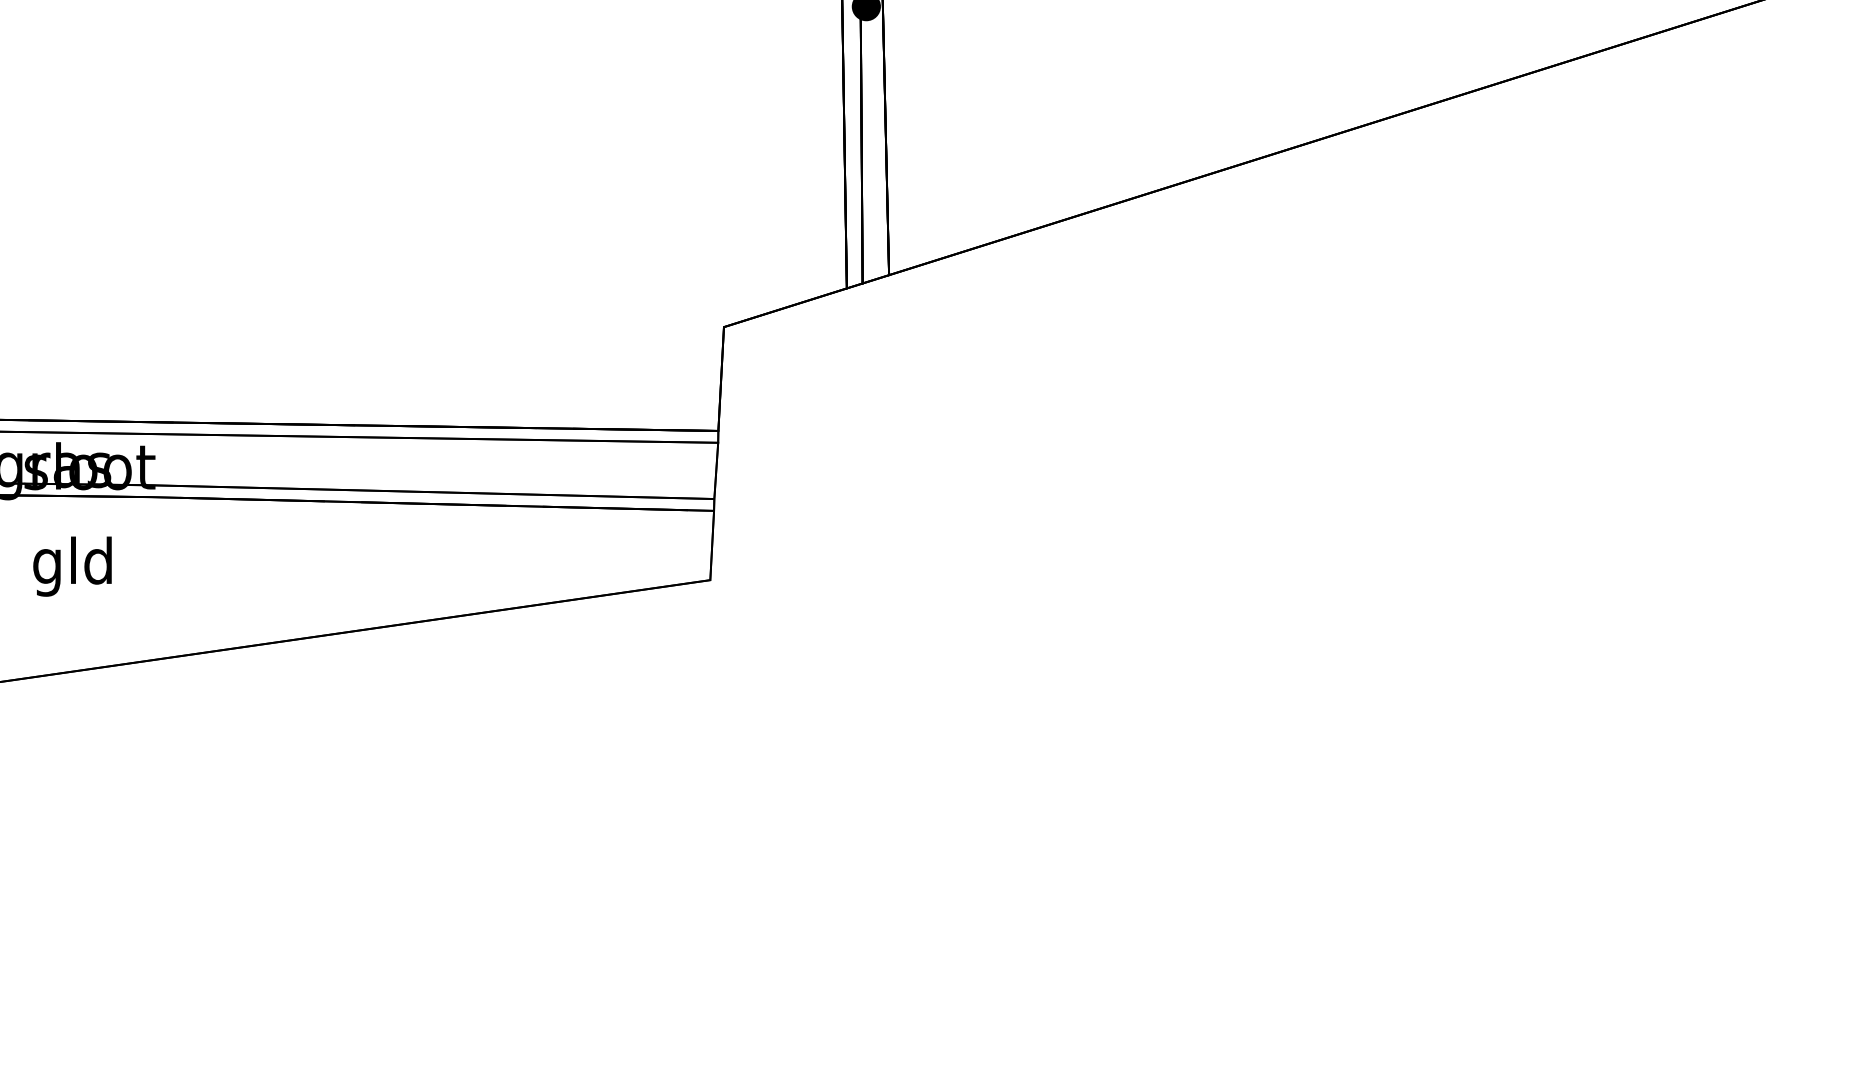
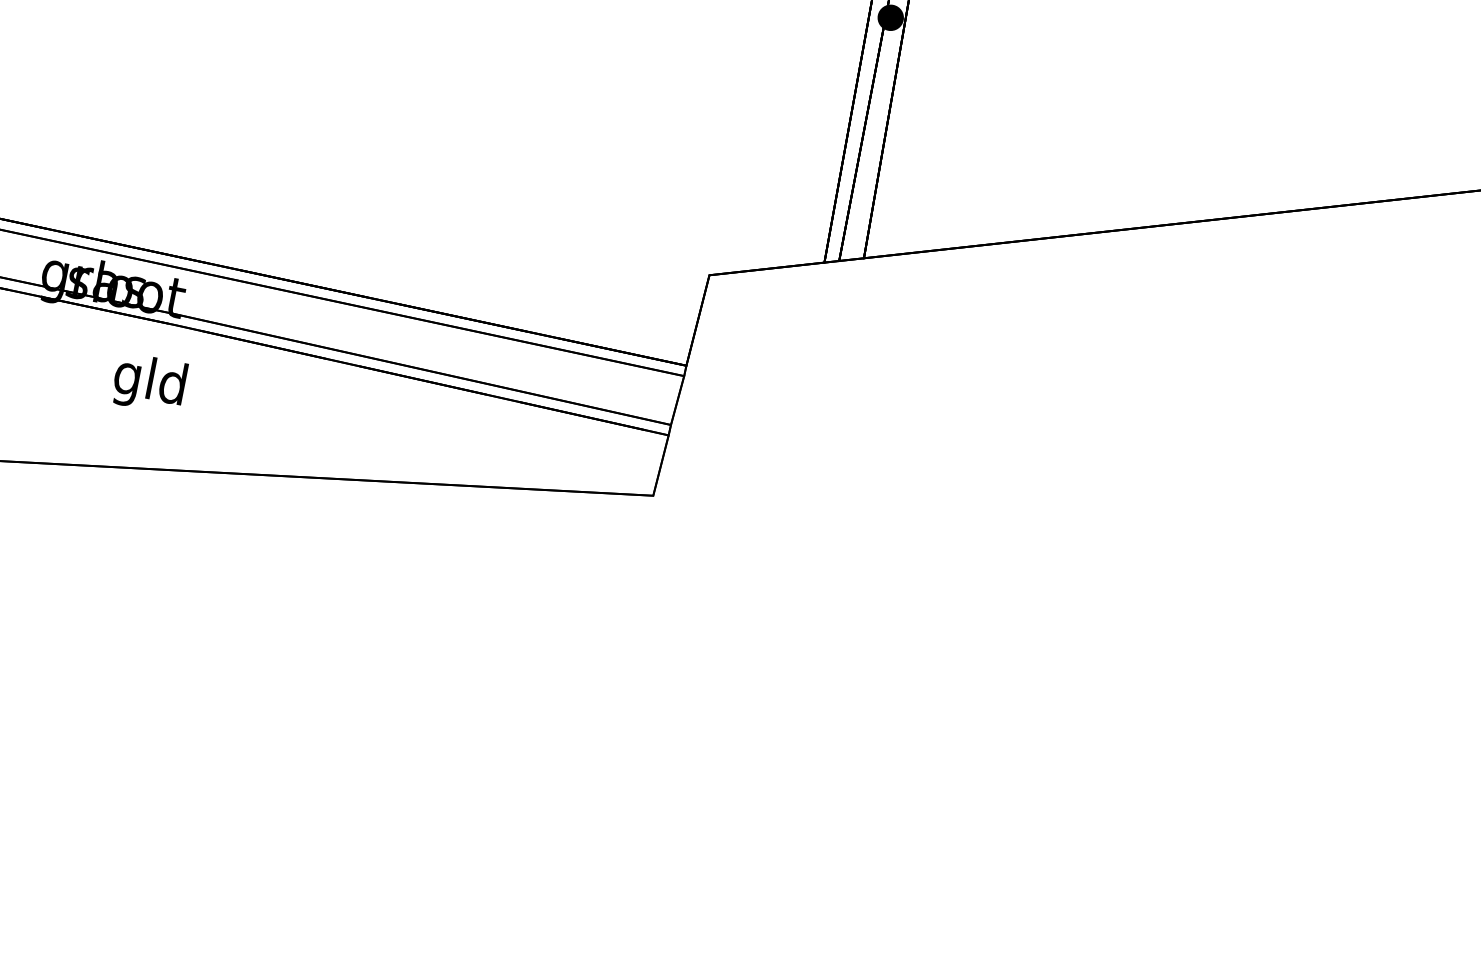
text: (72, 566) -> (149, 383), moved

